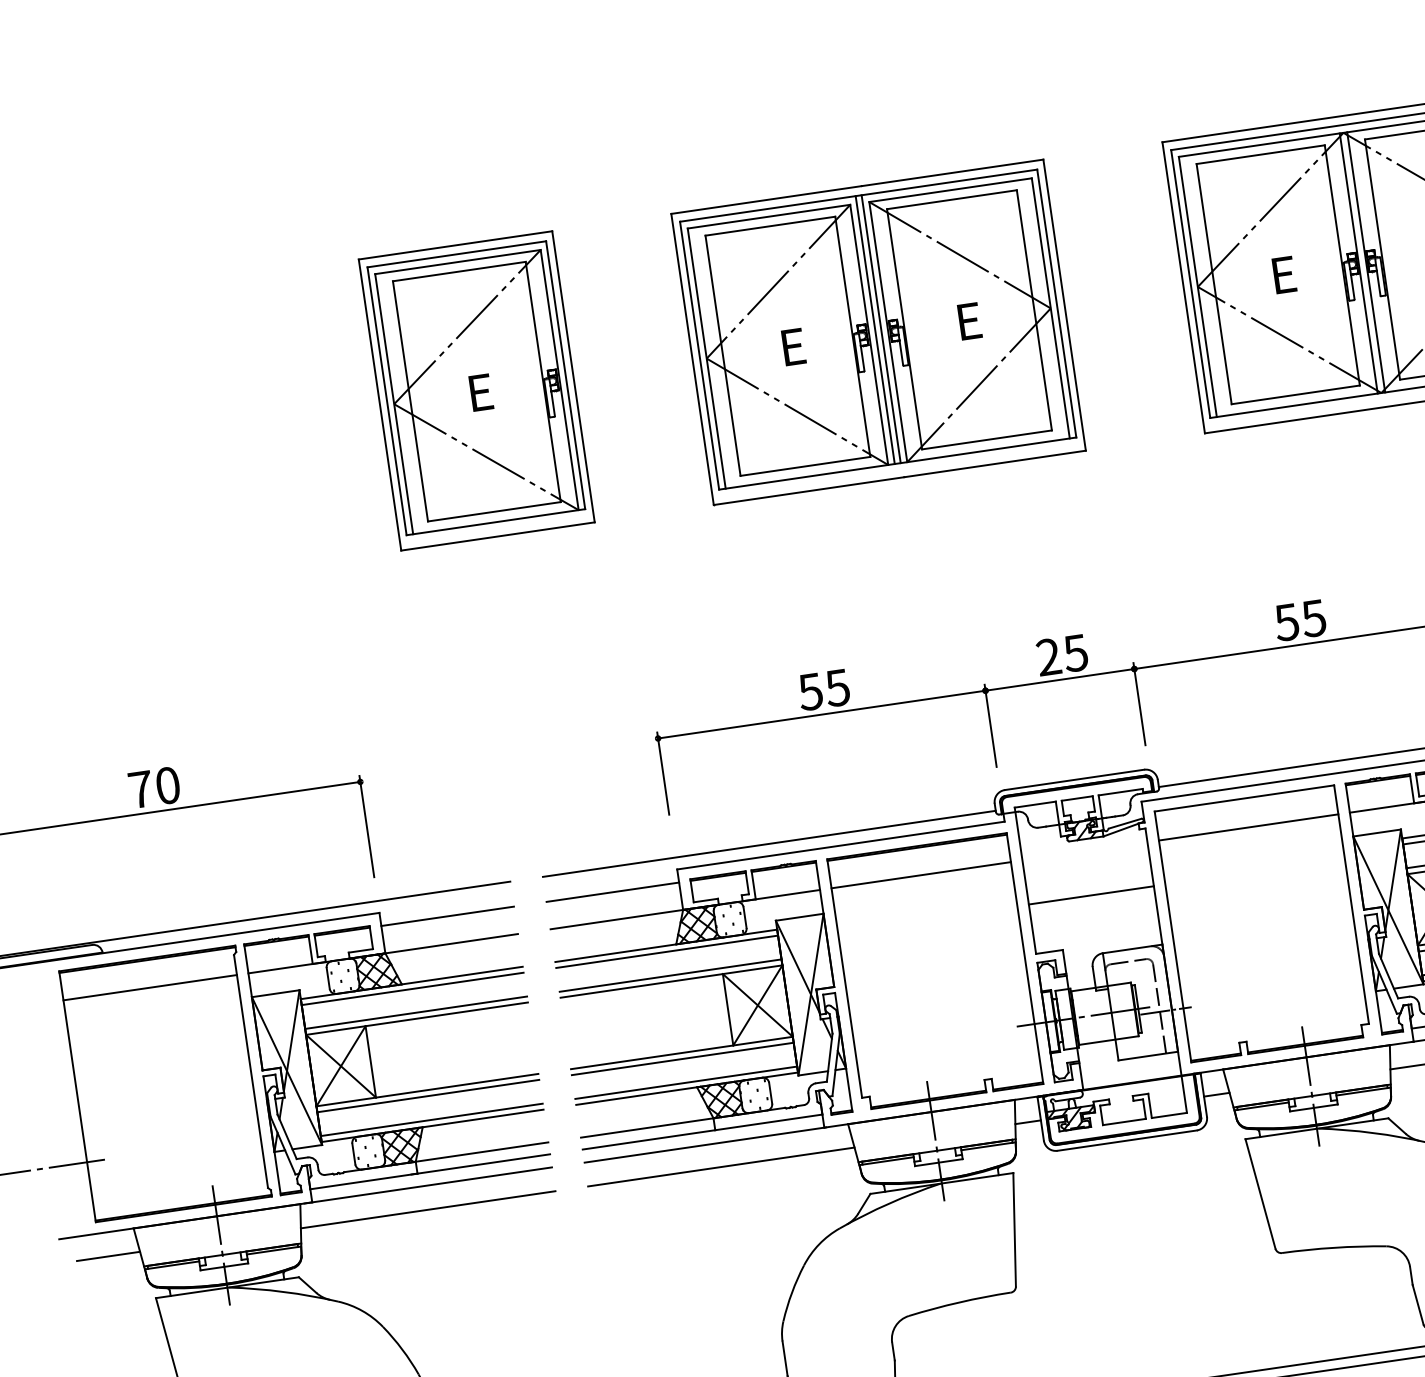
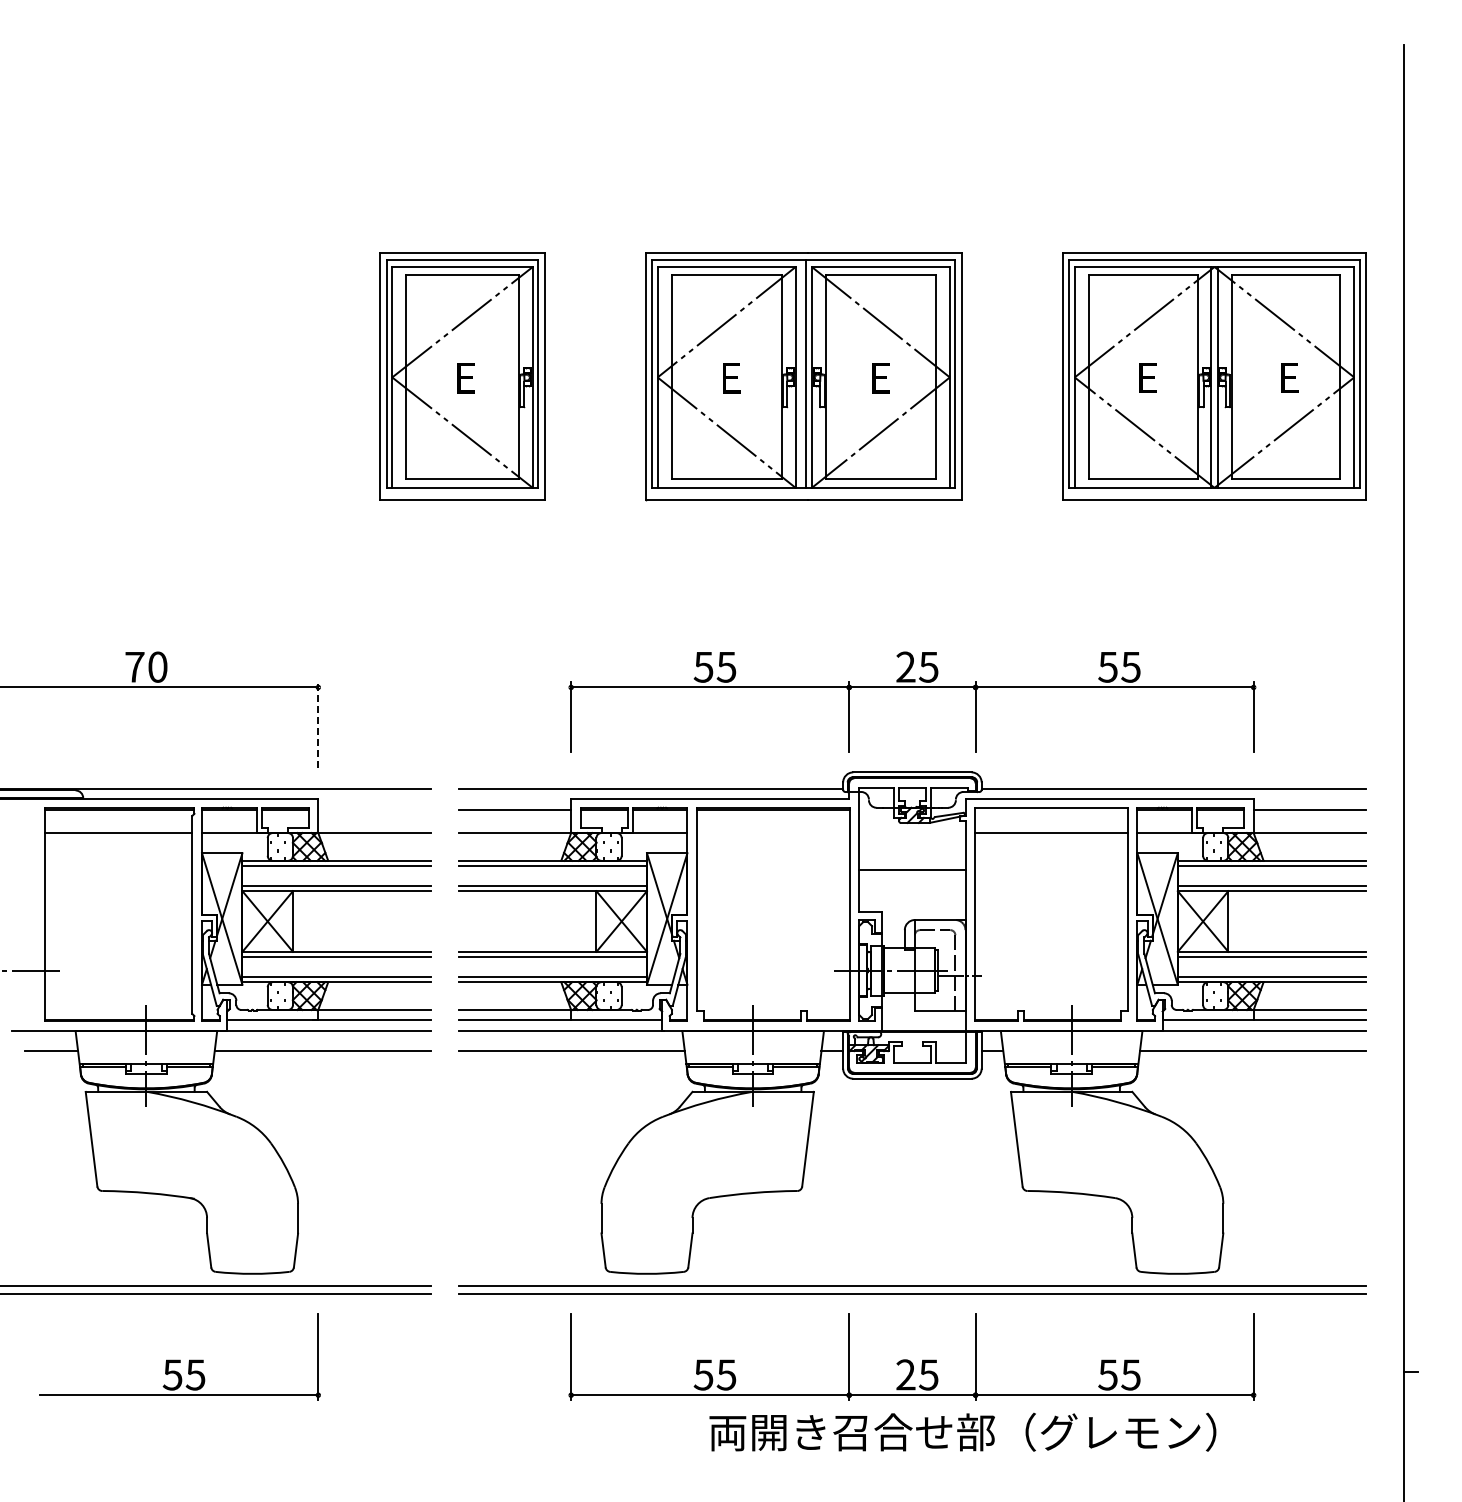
line: (875, 329) -> (801, 373), removed
line: (367, 826) -> (318, 725), solid -> dashed
line: (921, 875) -> (773, 833), removed
line: (447, 916) -> (374, 809), removed

